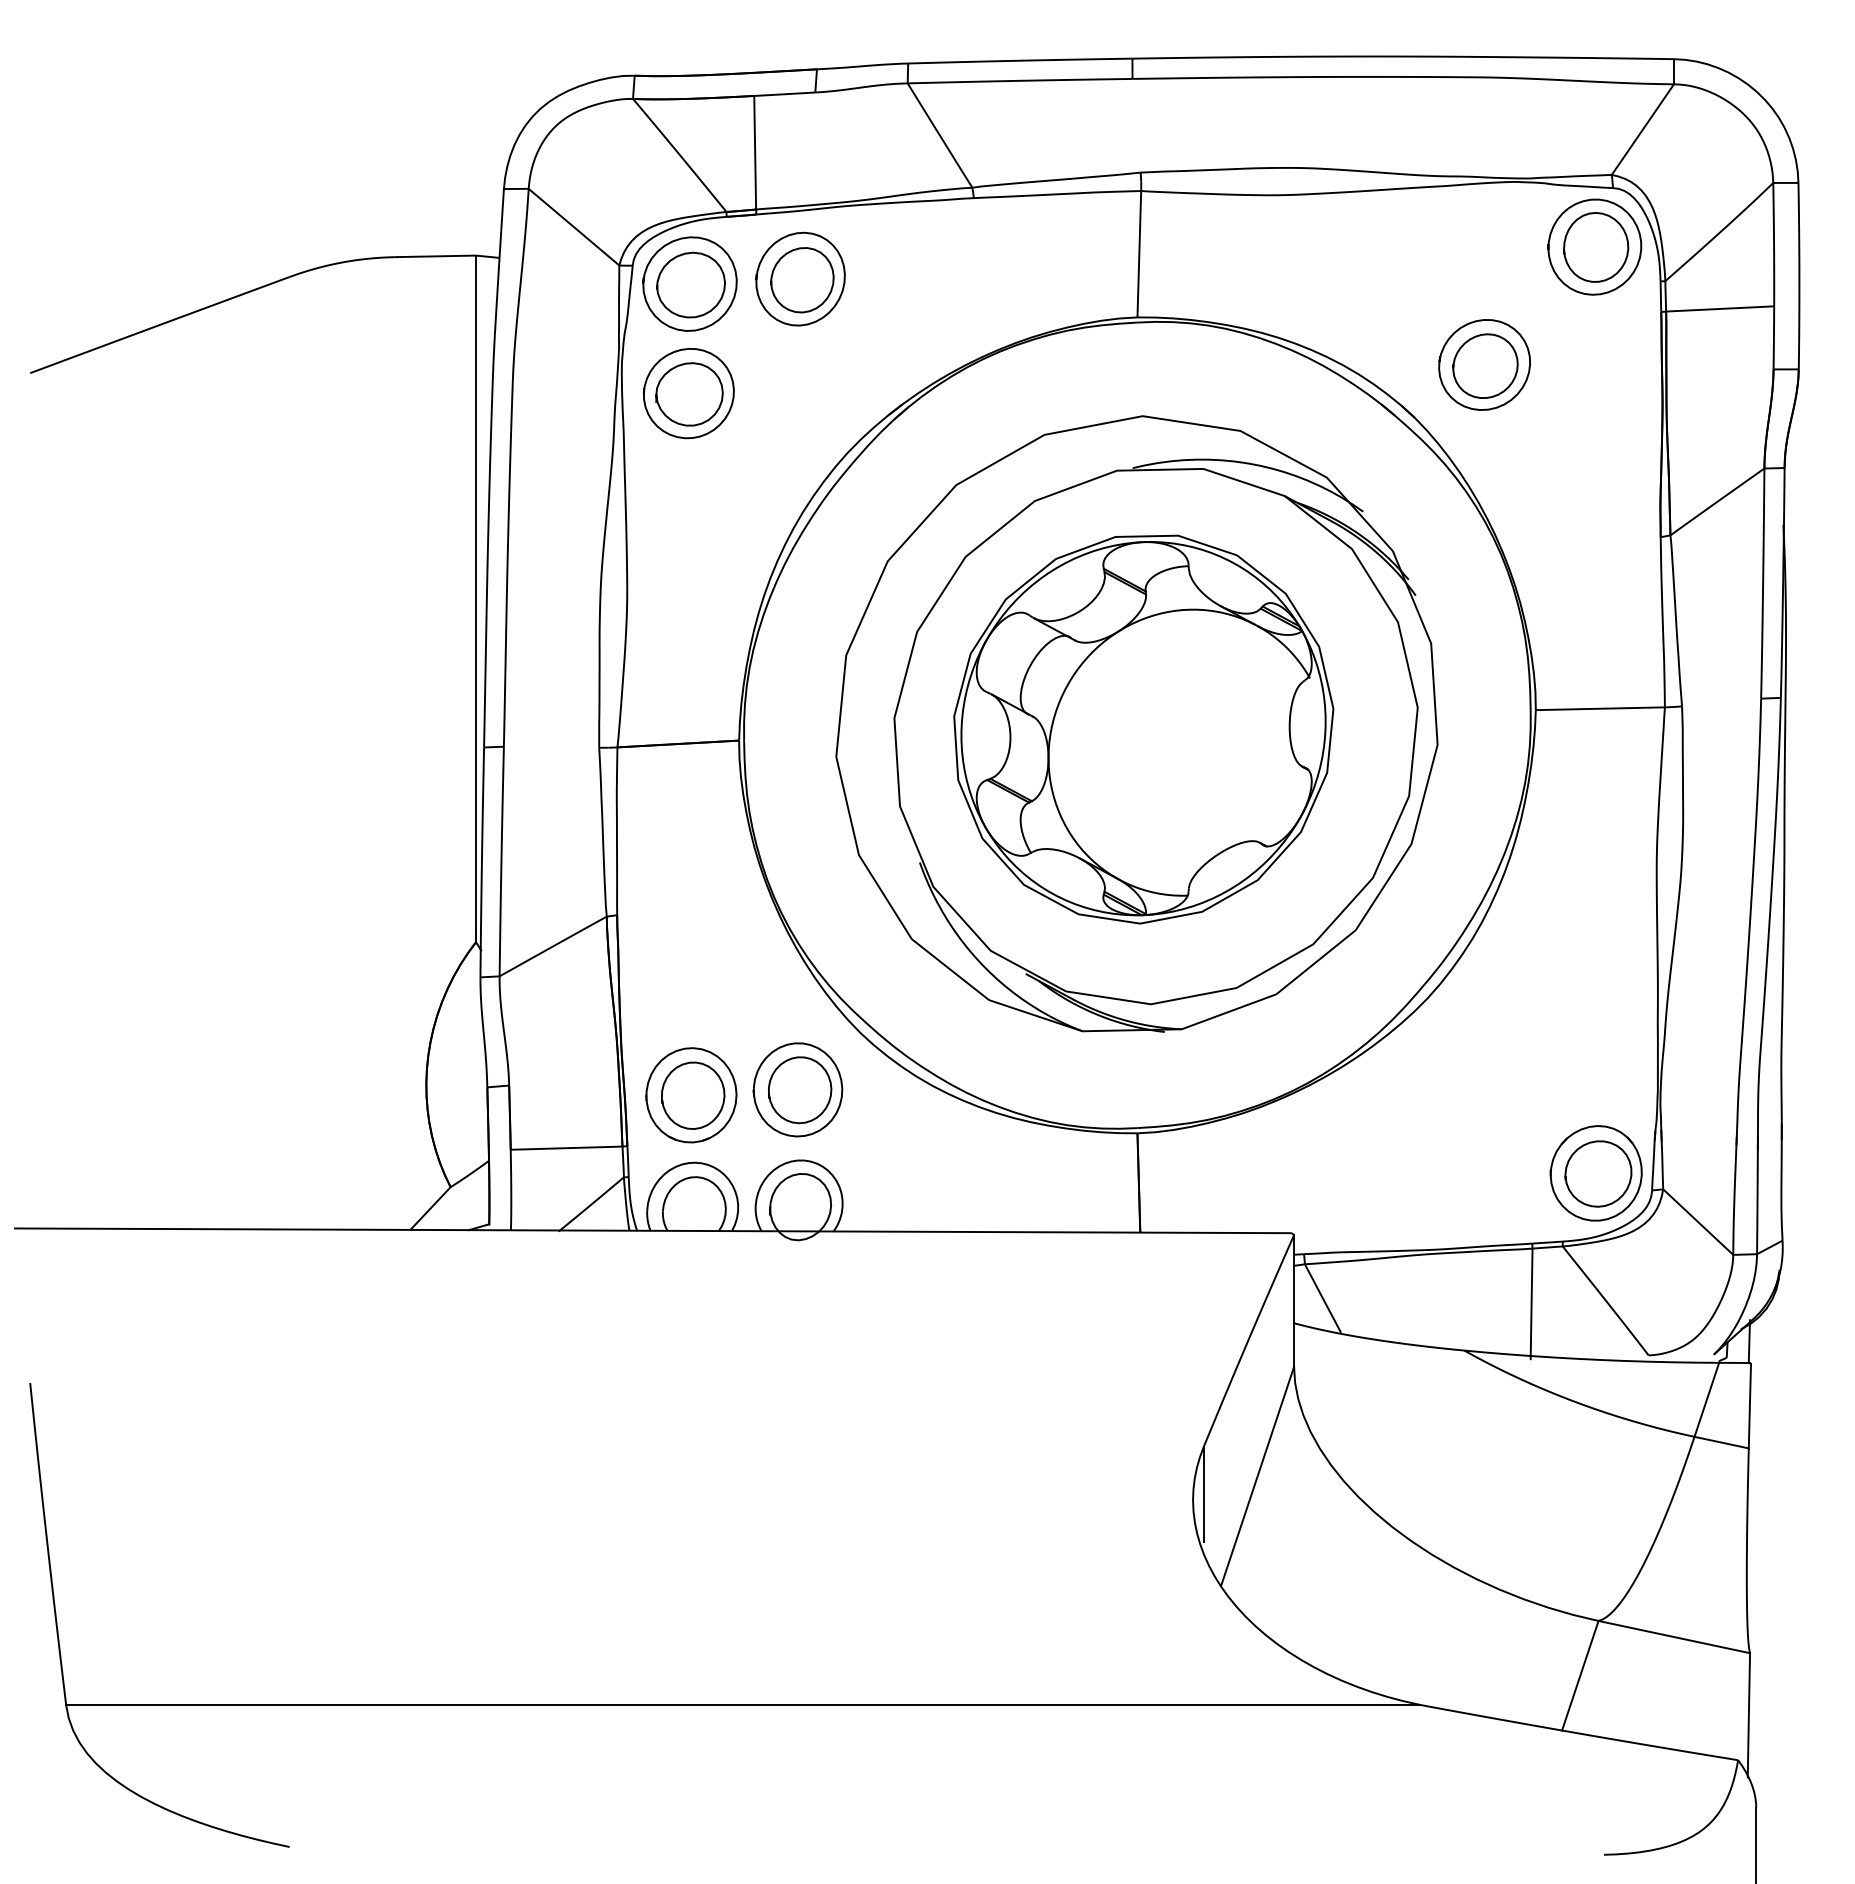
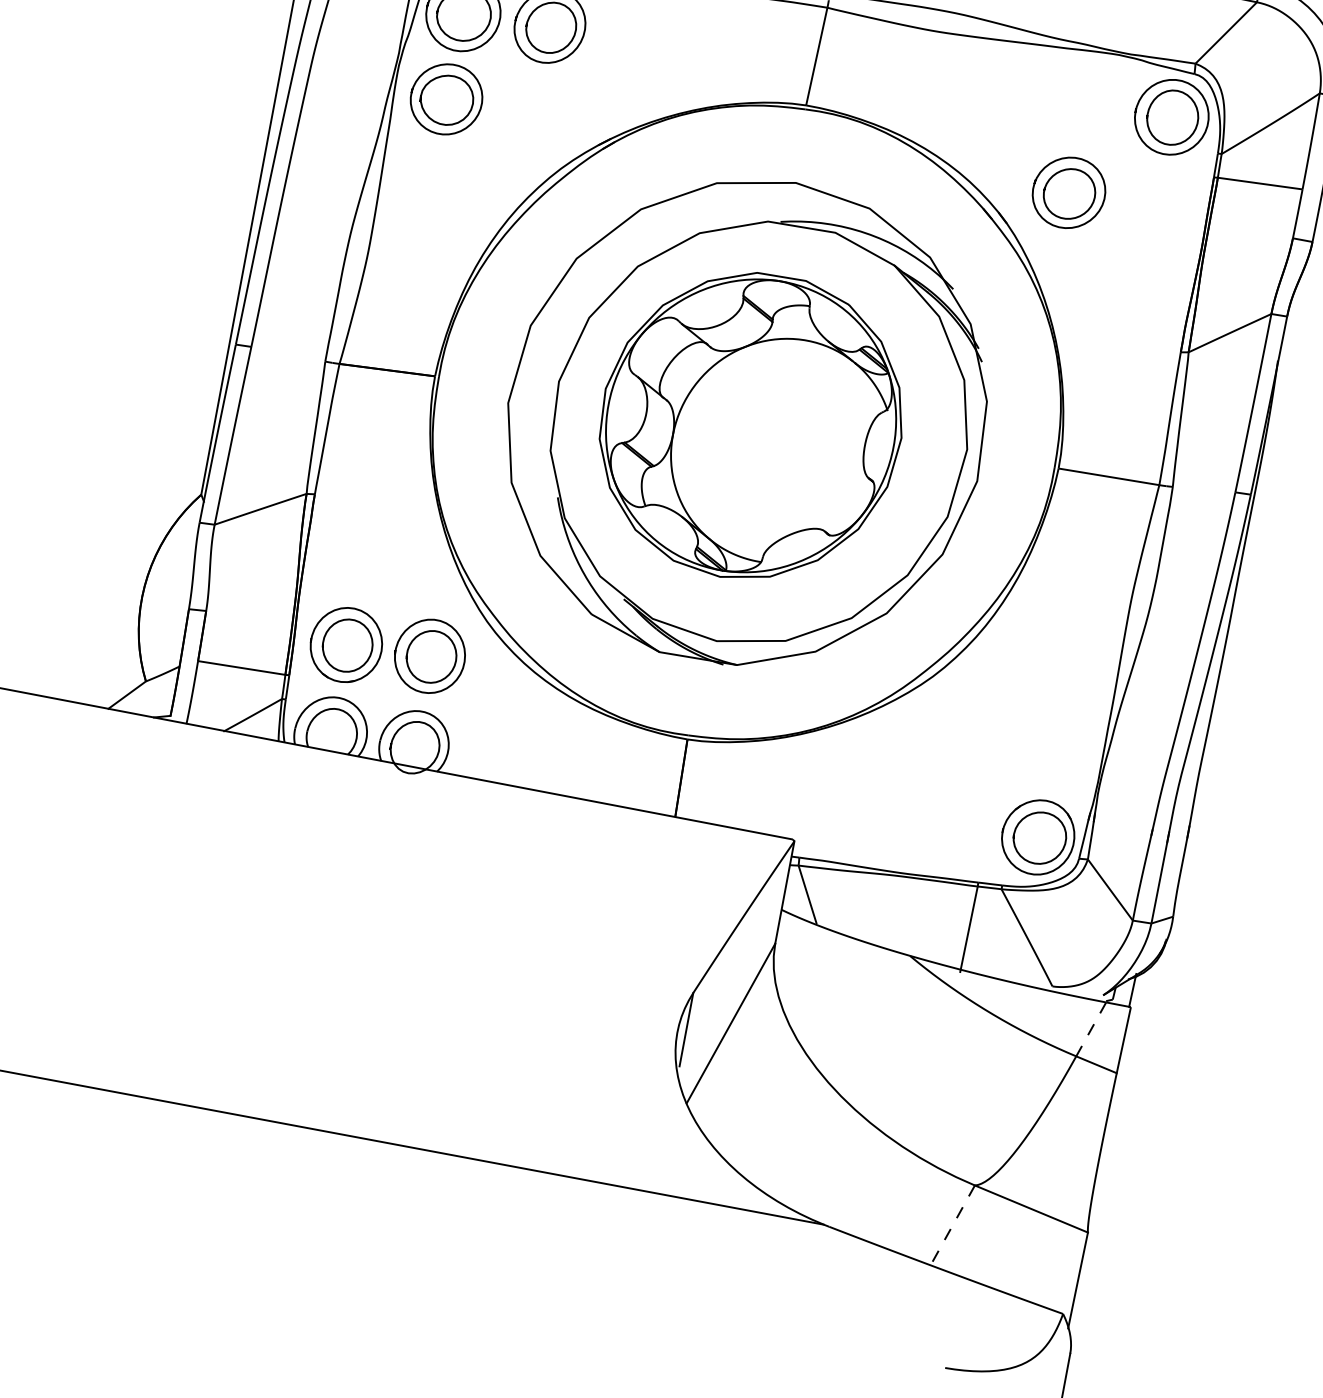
line: (1706, 1399) -> (1091, 1029), solid -> dashed
line: (1580, 1675) -> (952, 1225), solid -> dashed

